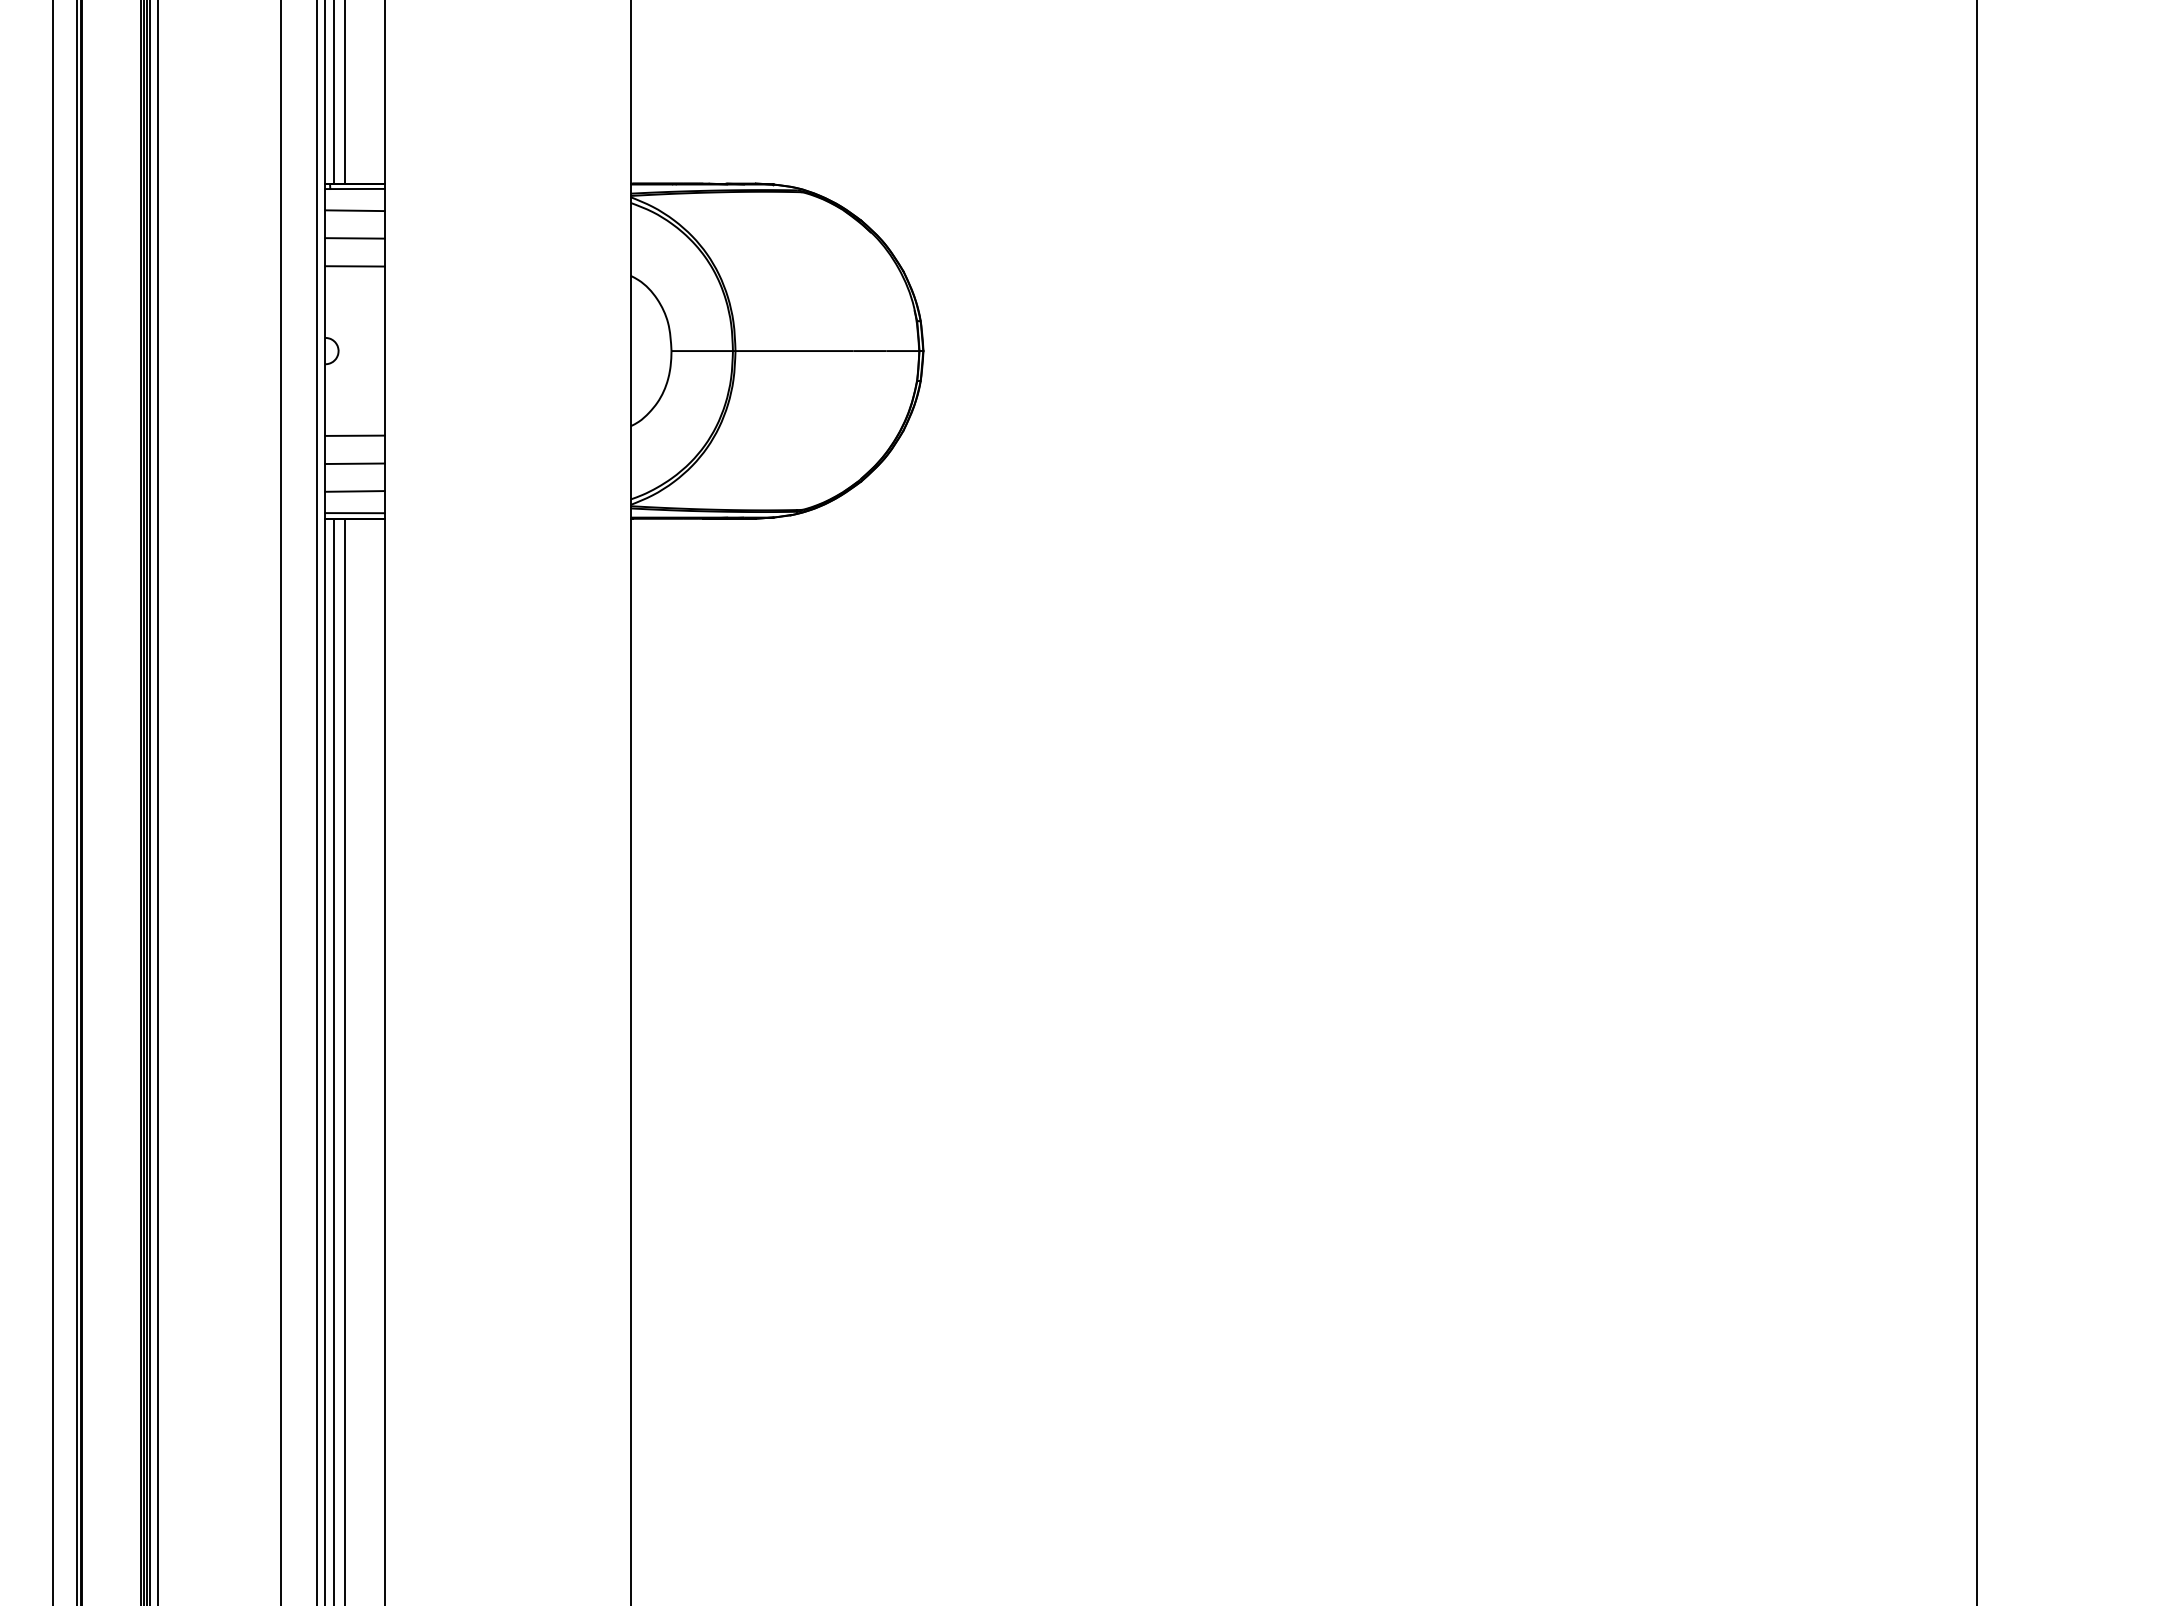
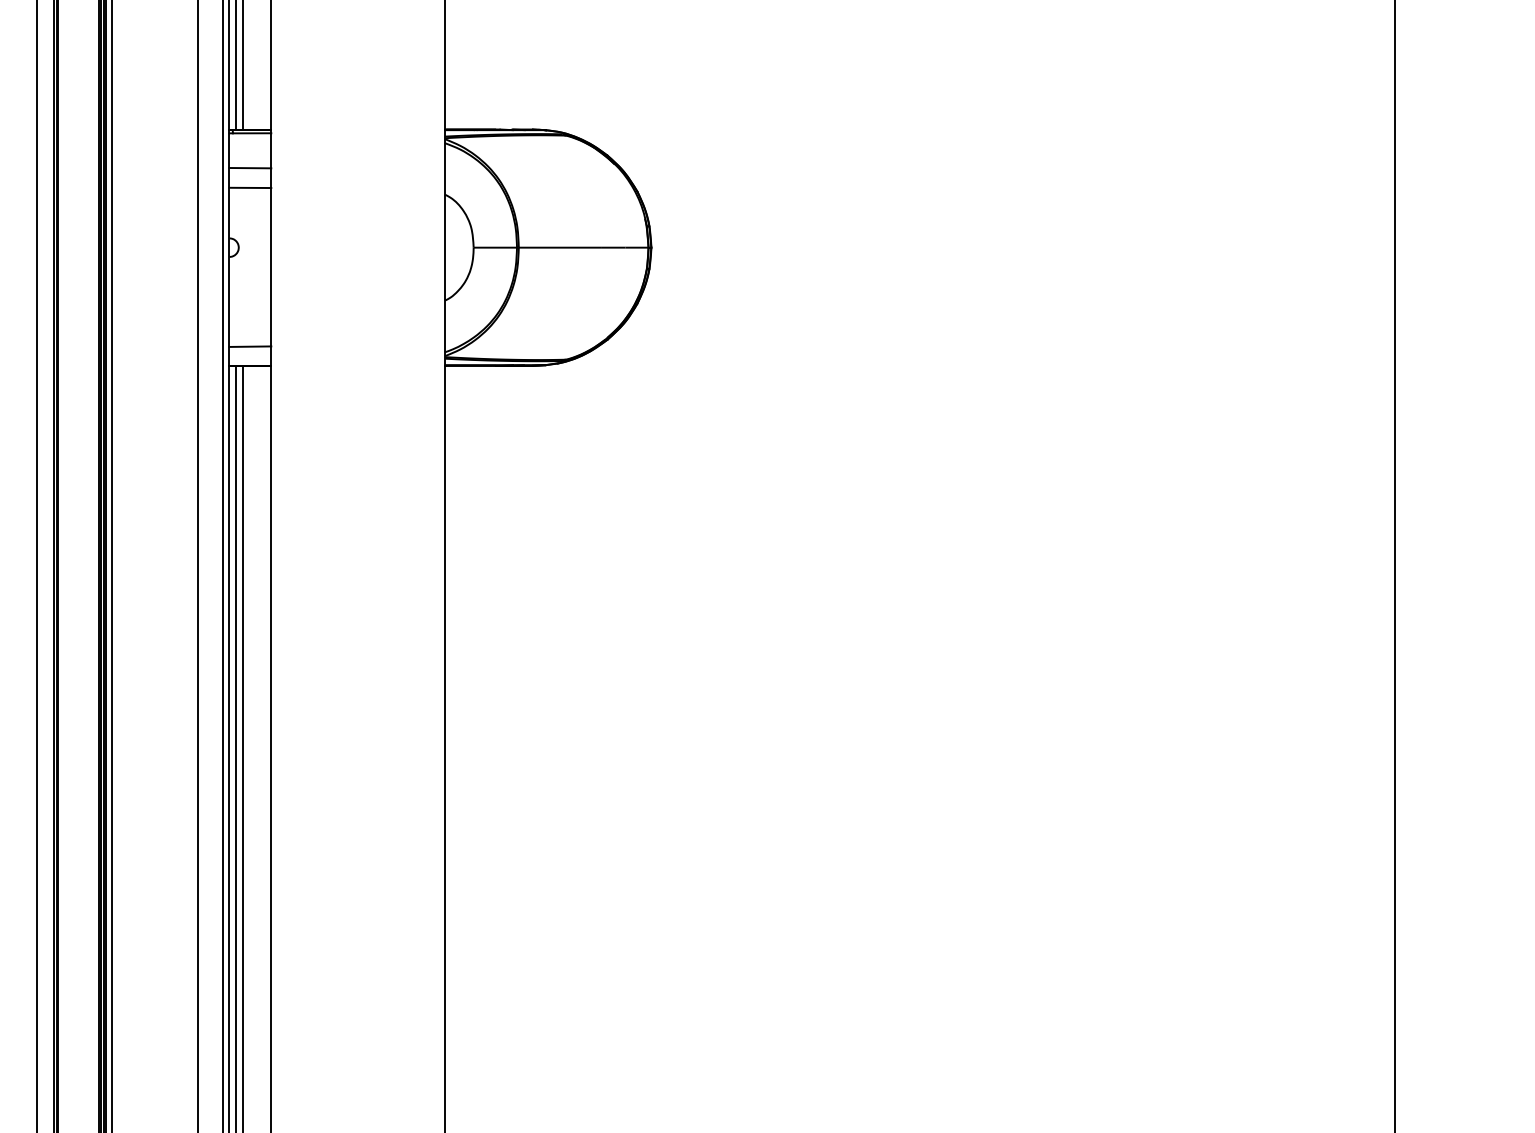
line: (354, 210) -> (250, 148), removed
line: (354, 435) -> (250, 307), removed
line: (354, 463) -> (250, 326), removed
line: (354, 513) -> (250, 362), removed

